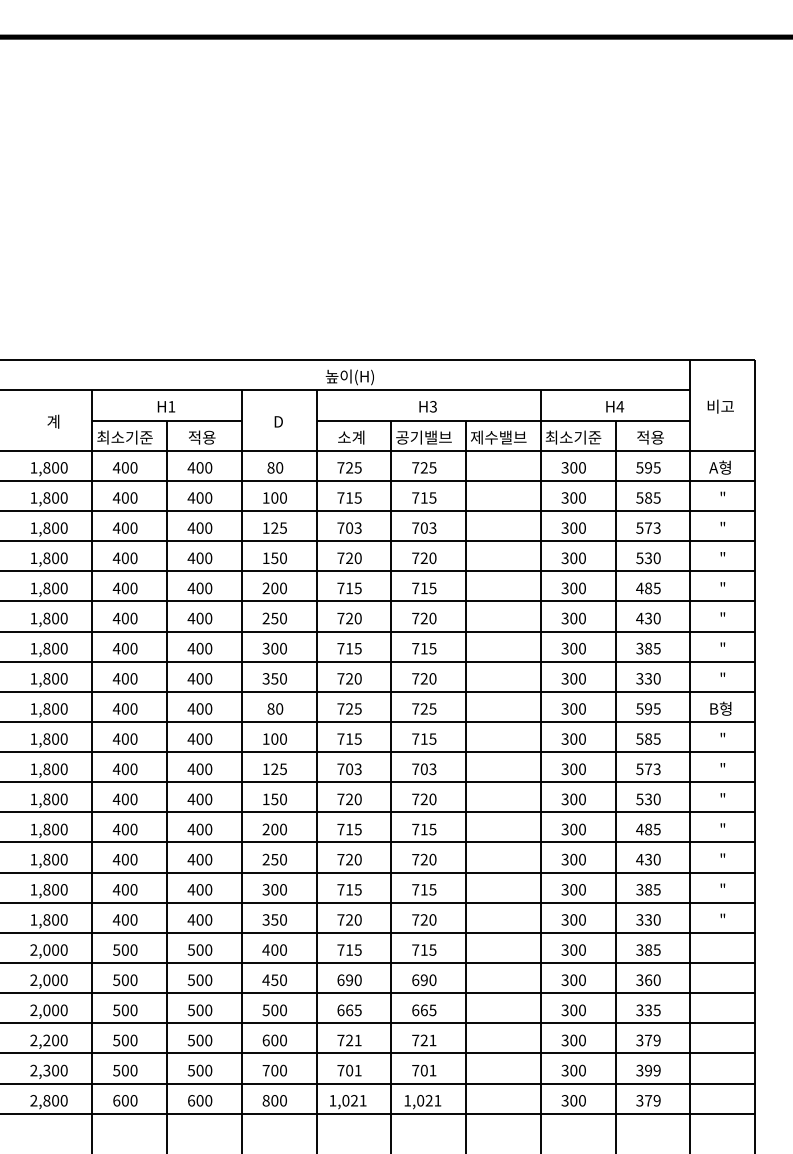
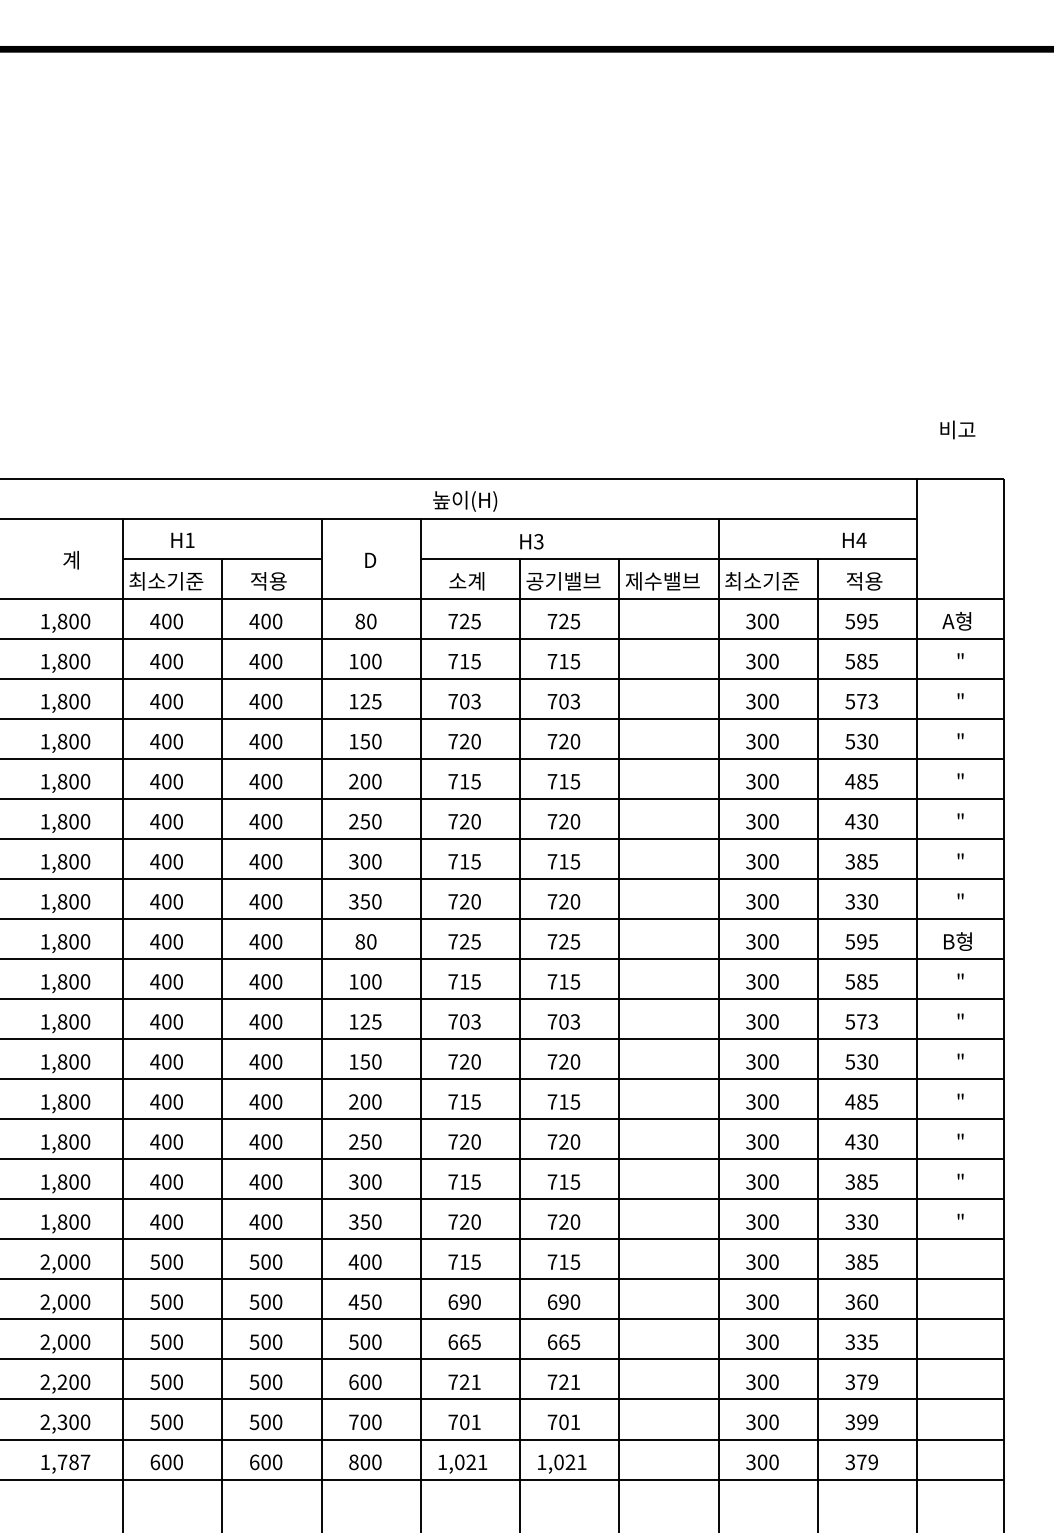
text: (166, 406) -> (182, 539), moved
text: (427, 406) -> (530, 541), moved
text: (615, 406) -> (855, 539), moved
text: (720, 406) -> (957, 429), moved
text: (48, 1100) -> (64, 1461), 2,800 -> 1,787

